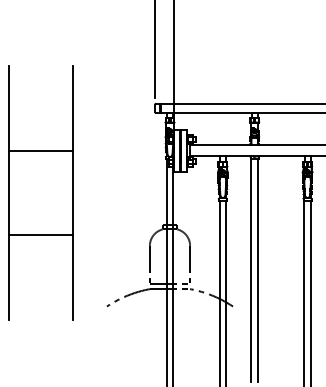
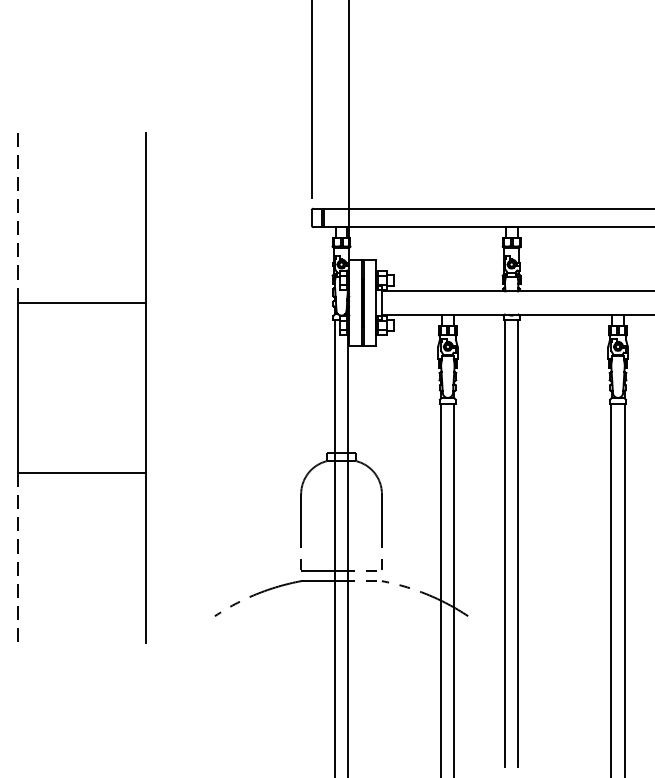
line: (9, 108) -> (19, 218), solid -> dashed
line: (9, 278) -> (19, 559), solid -> dashed

